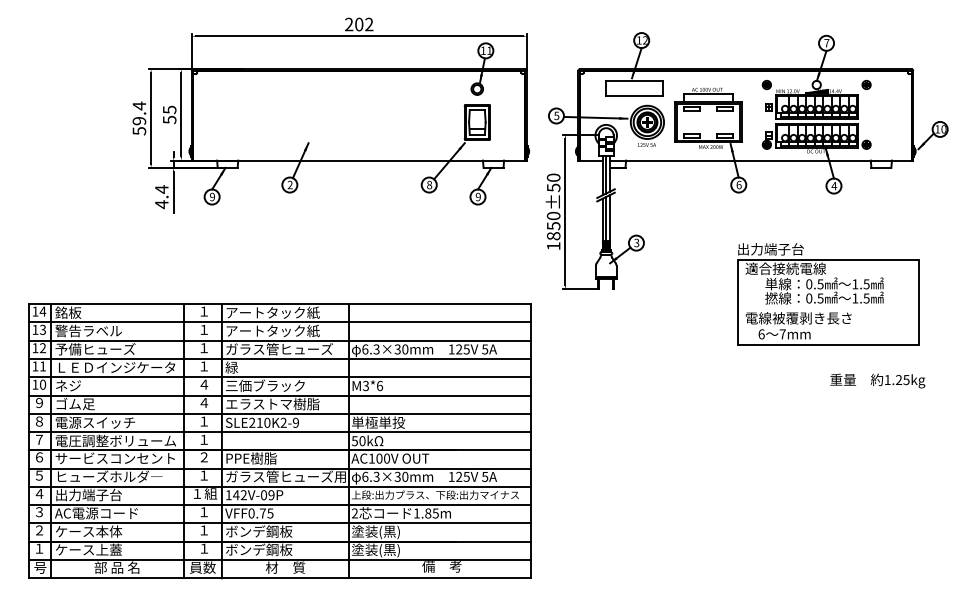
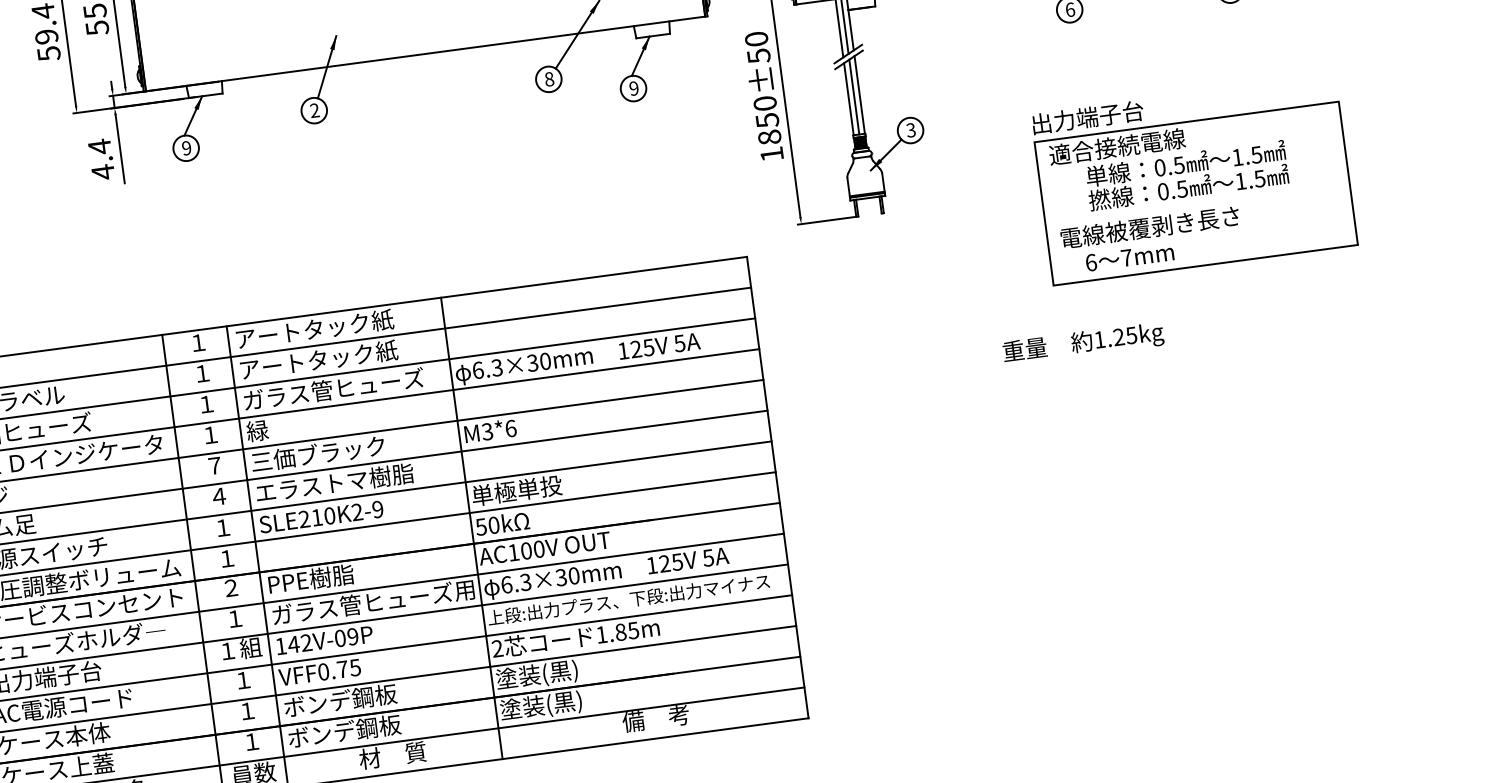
part: (828, 294) -> (1194, 180), moved
text: (877, 380) -> (1082, 342), moved
text: (204, 384) -> (215, 465), ４ -> ７

